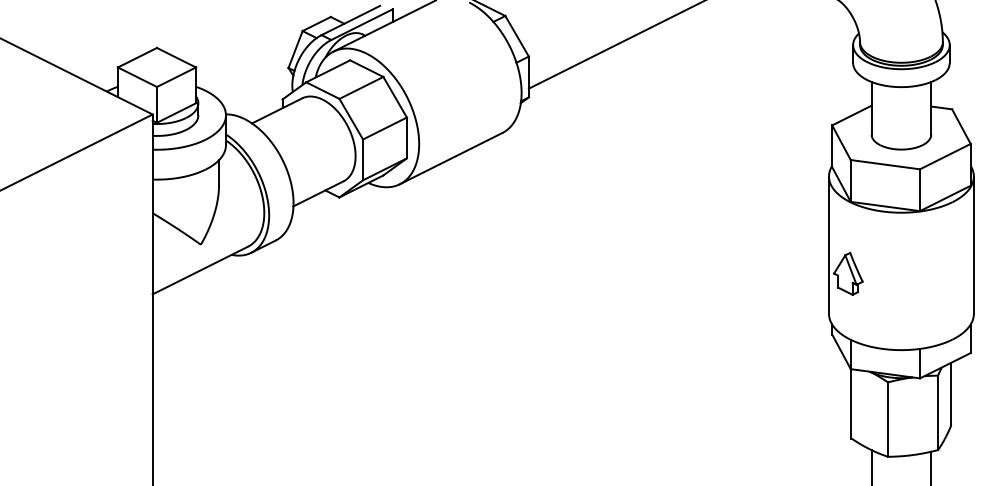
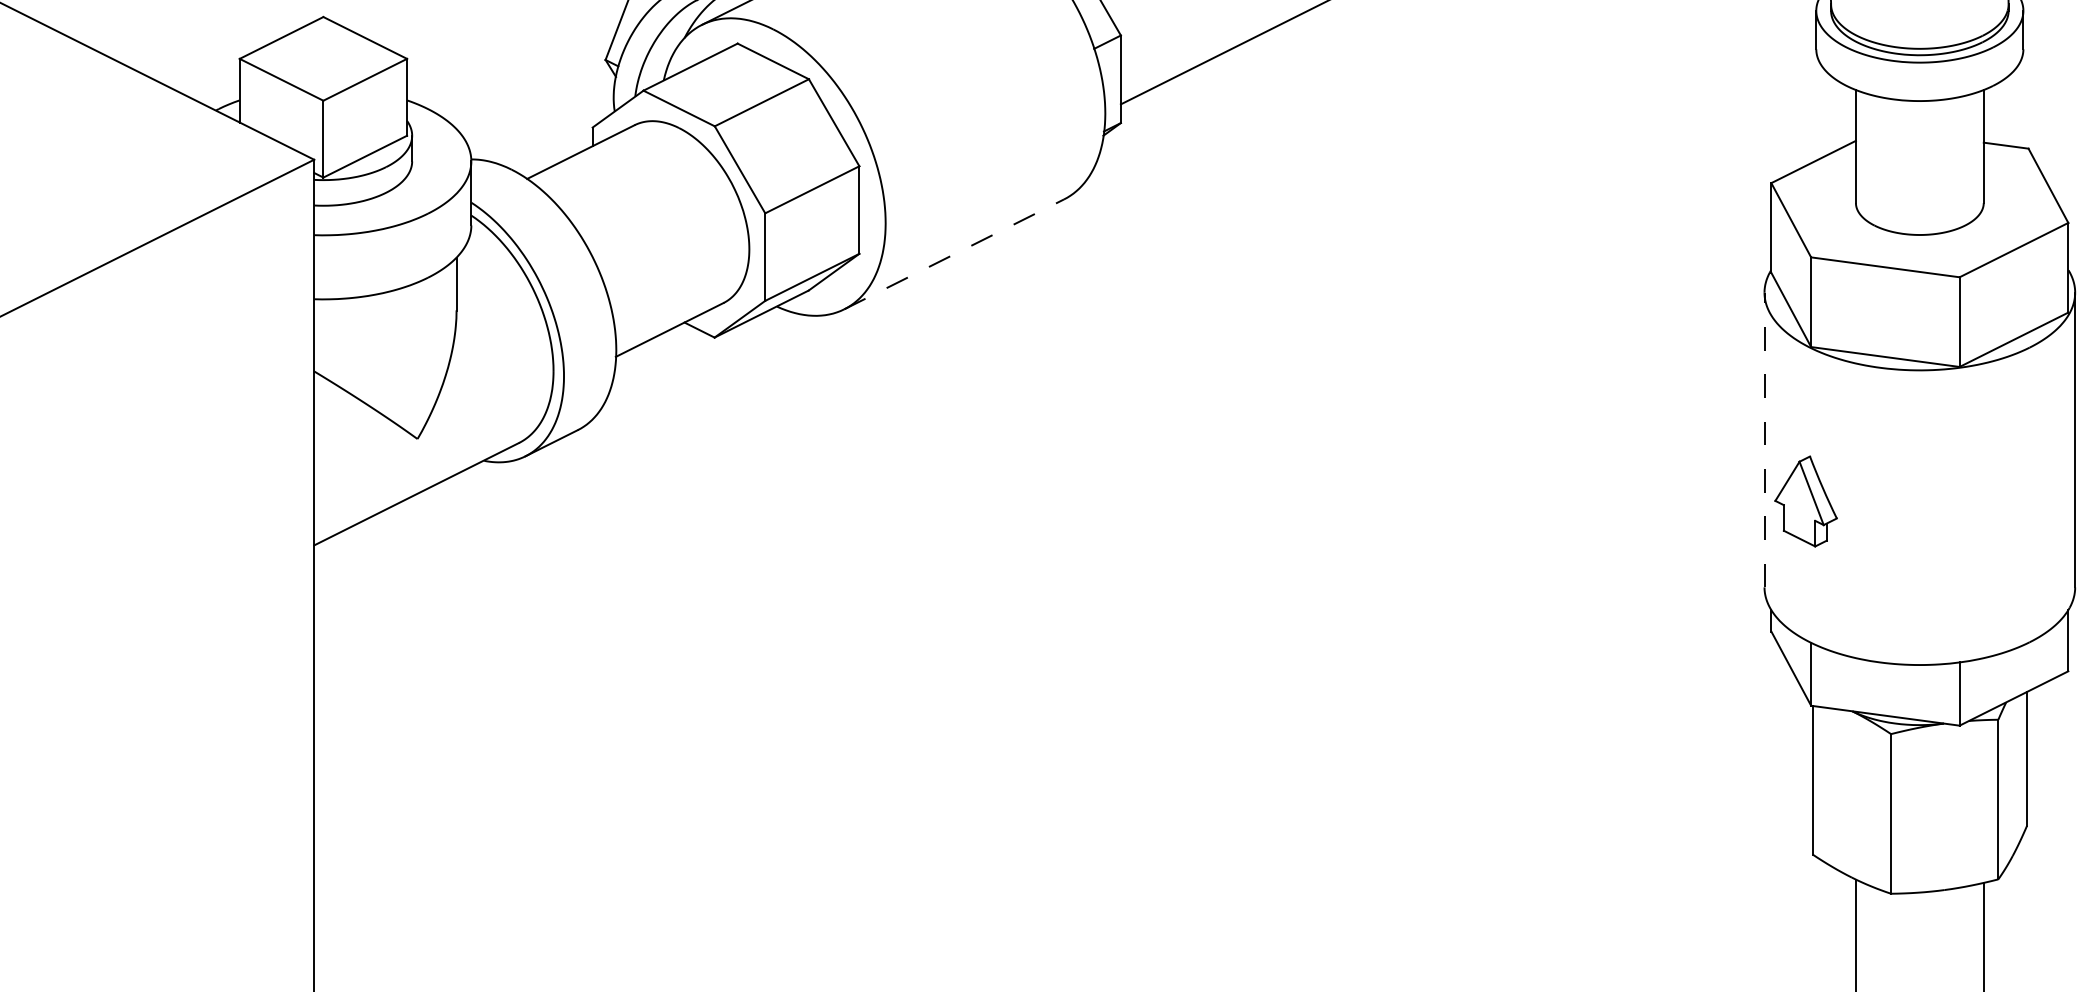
line: (451, 158) -> (954, 254), solid -> dashed
line: (829, 245) -> (1765, 440), solid -> dashed

